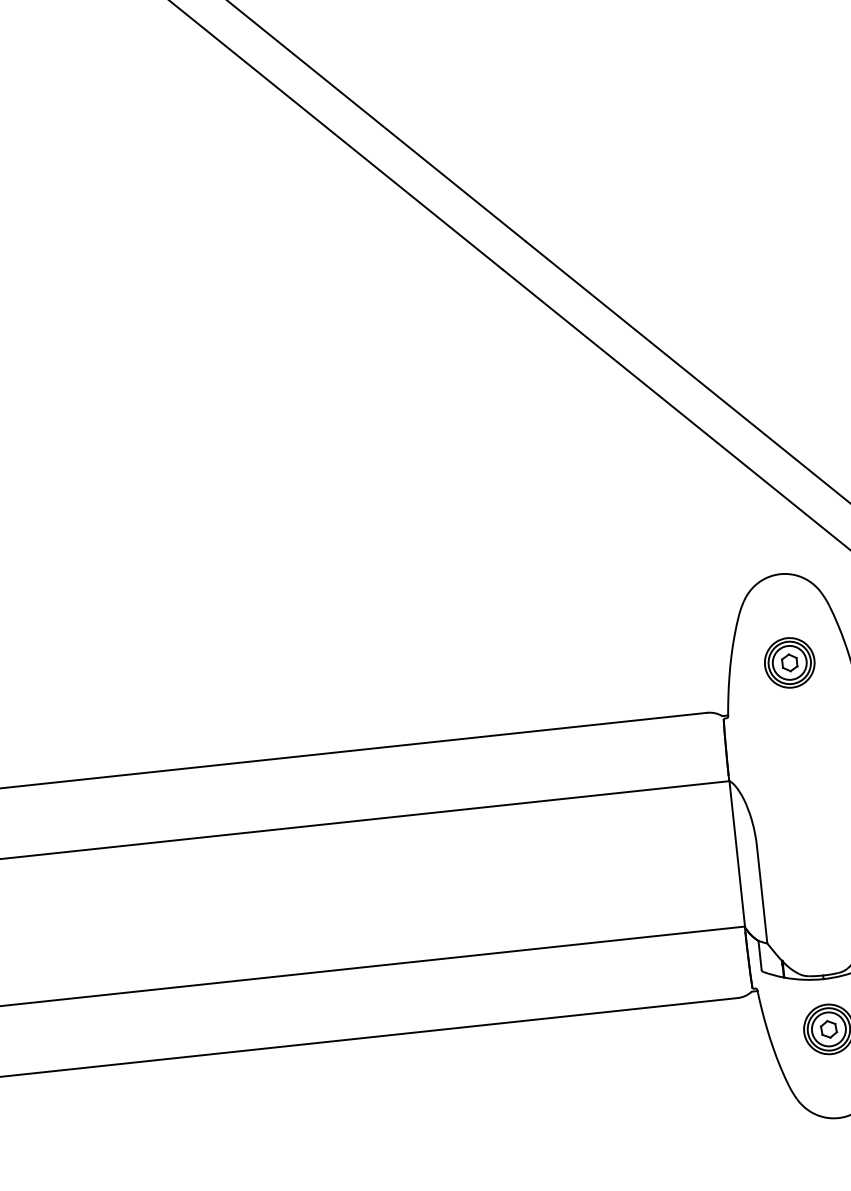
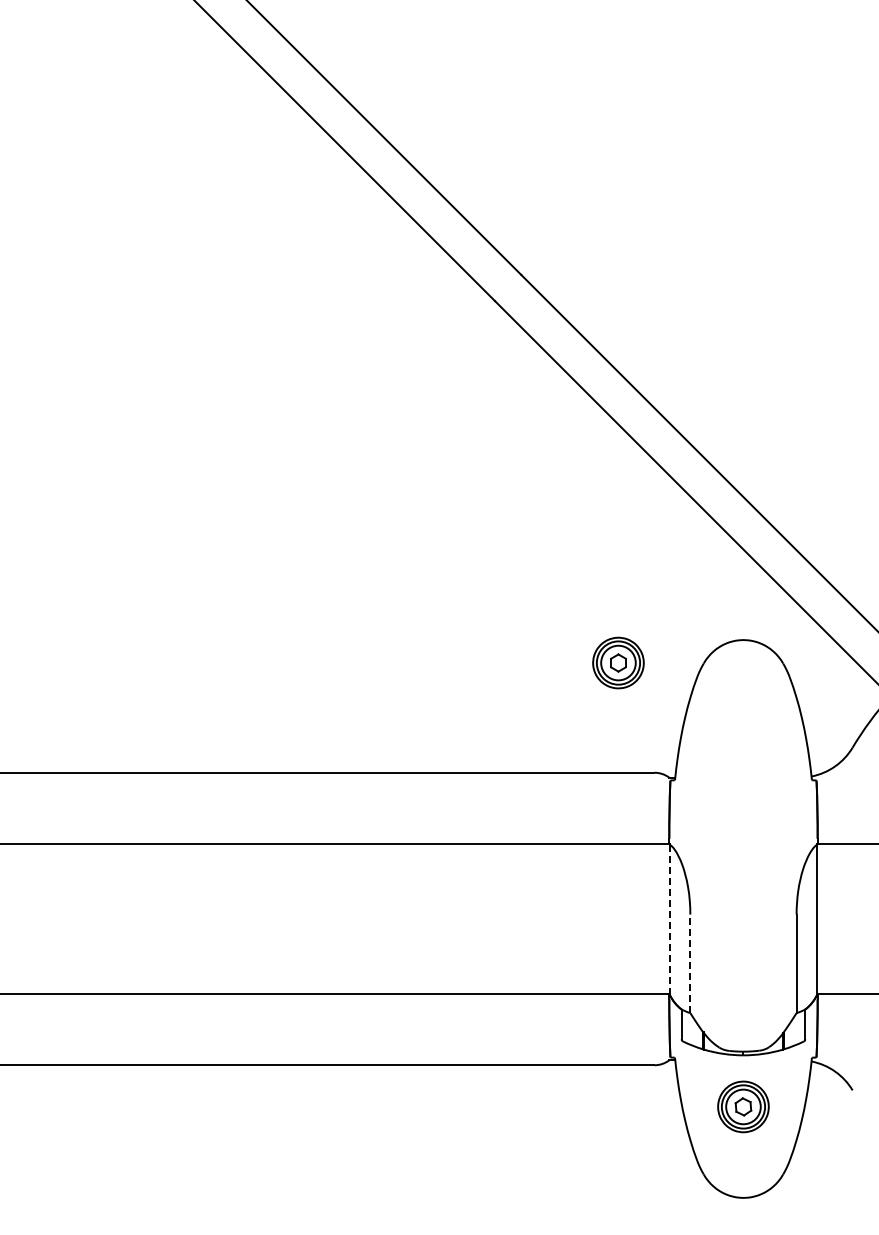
part: (789, 662) -> (618, 662), moved
line: (737, 854) -> (669, 919), solid -> dashed
line: (762, 895) -> (690, 963), solid -> dashed

